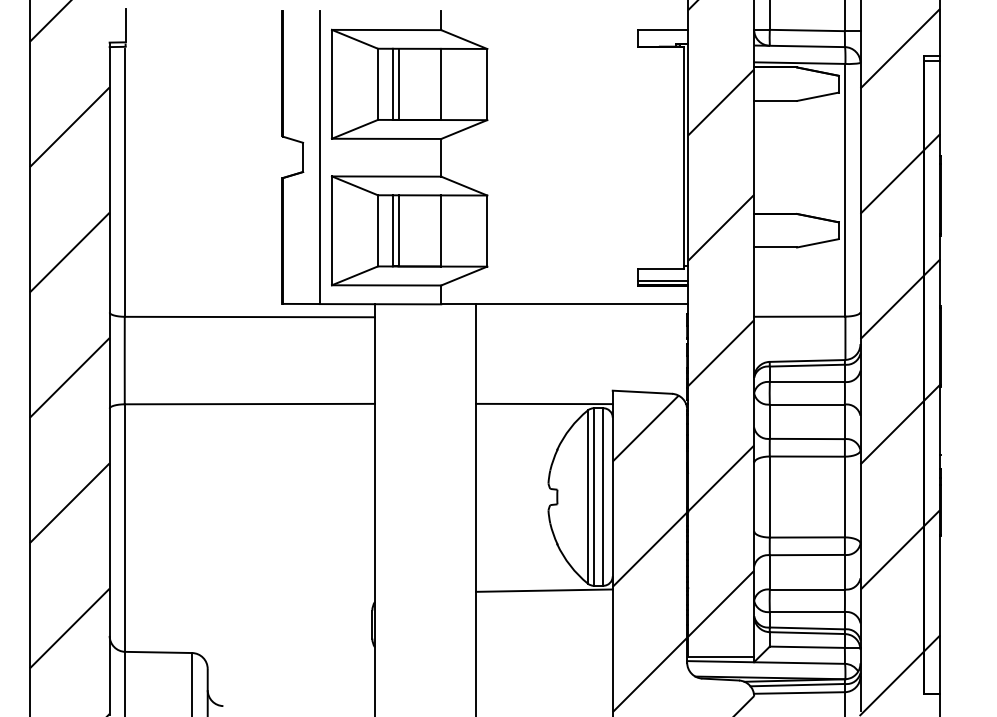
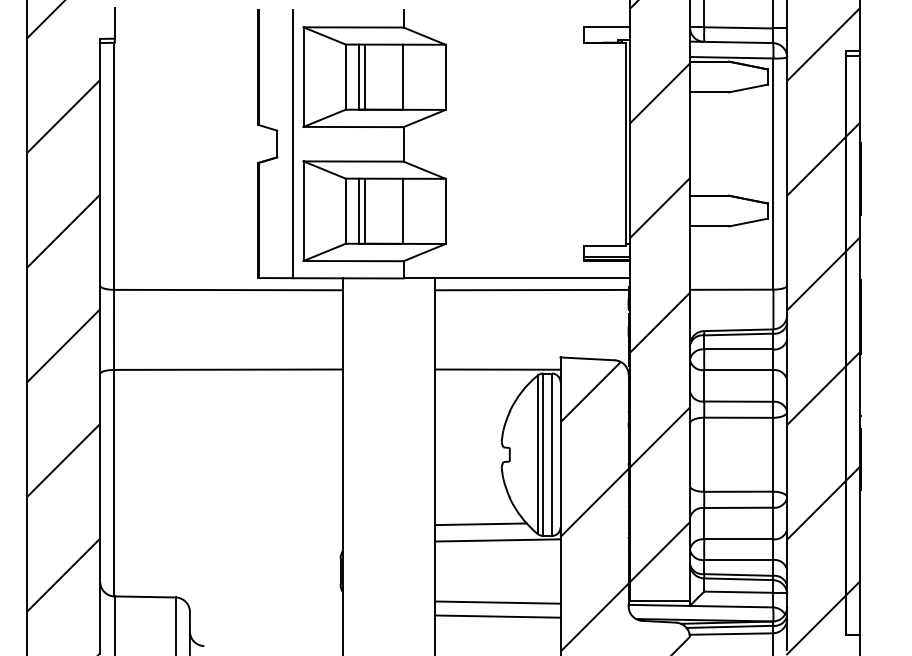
line: (582, 316) -> (532, 289), added
line: (526, 572) -> (481, 523), added
line: (544, 658) -> (498, 602), added
line: (544, 673) -> (498, 616), added

